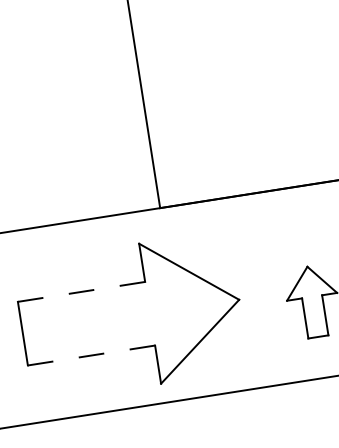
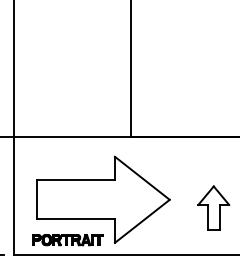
line: (82, 292) -> (76, 180), dashed -> solid
line: (90, 355) -> (75, 219), dashed -> solid
part: (83, 391) -> (67, 240), added

